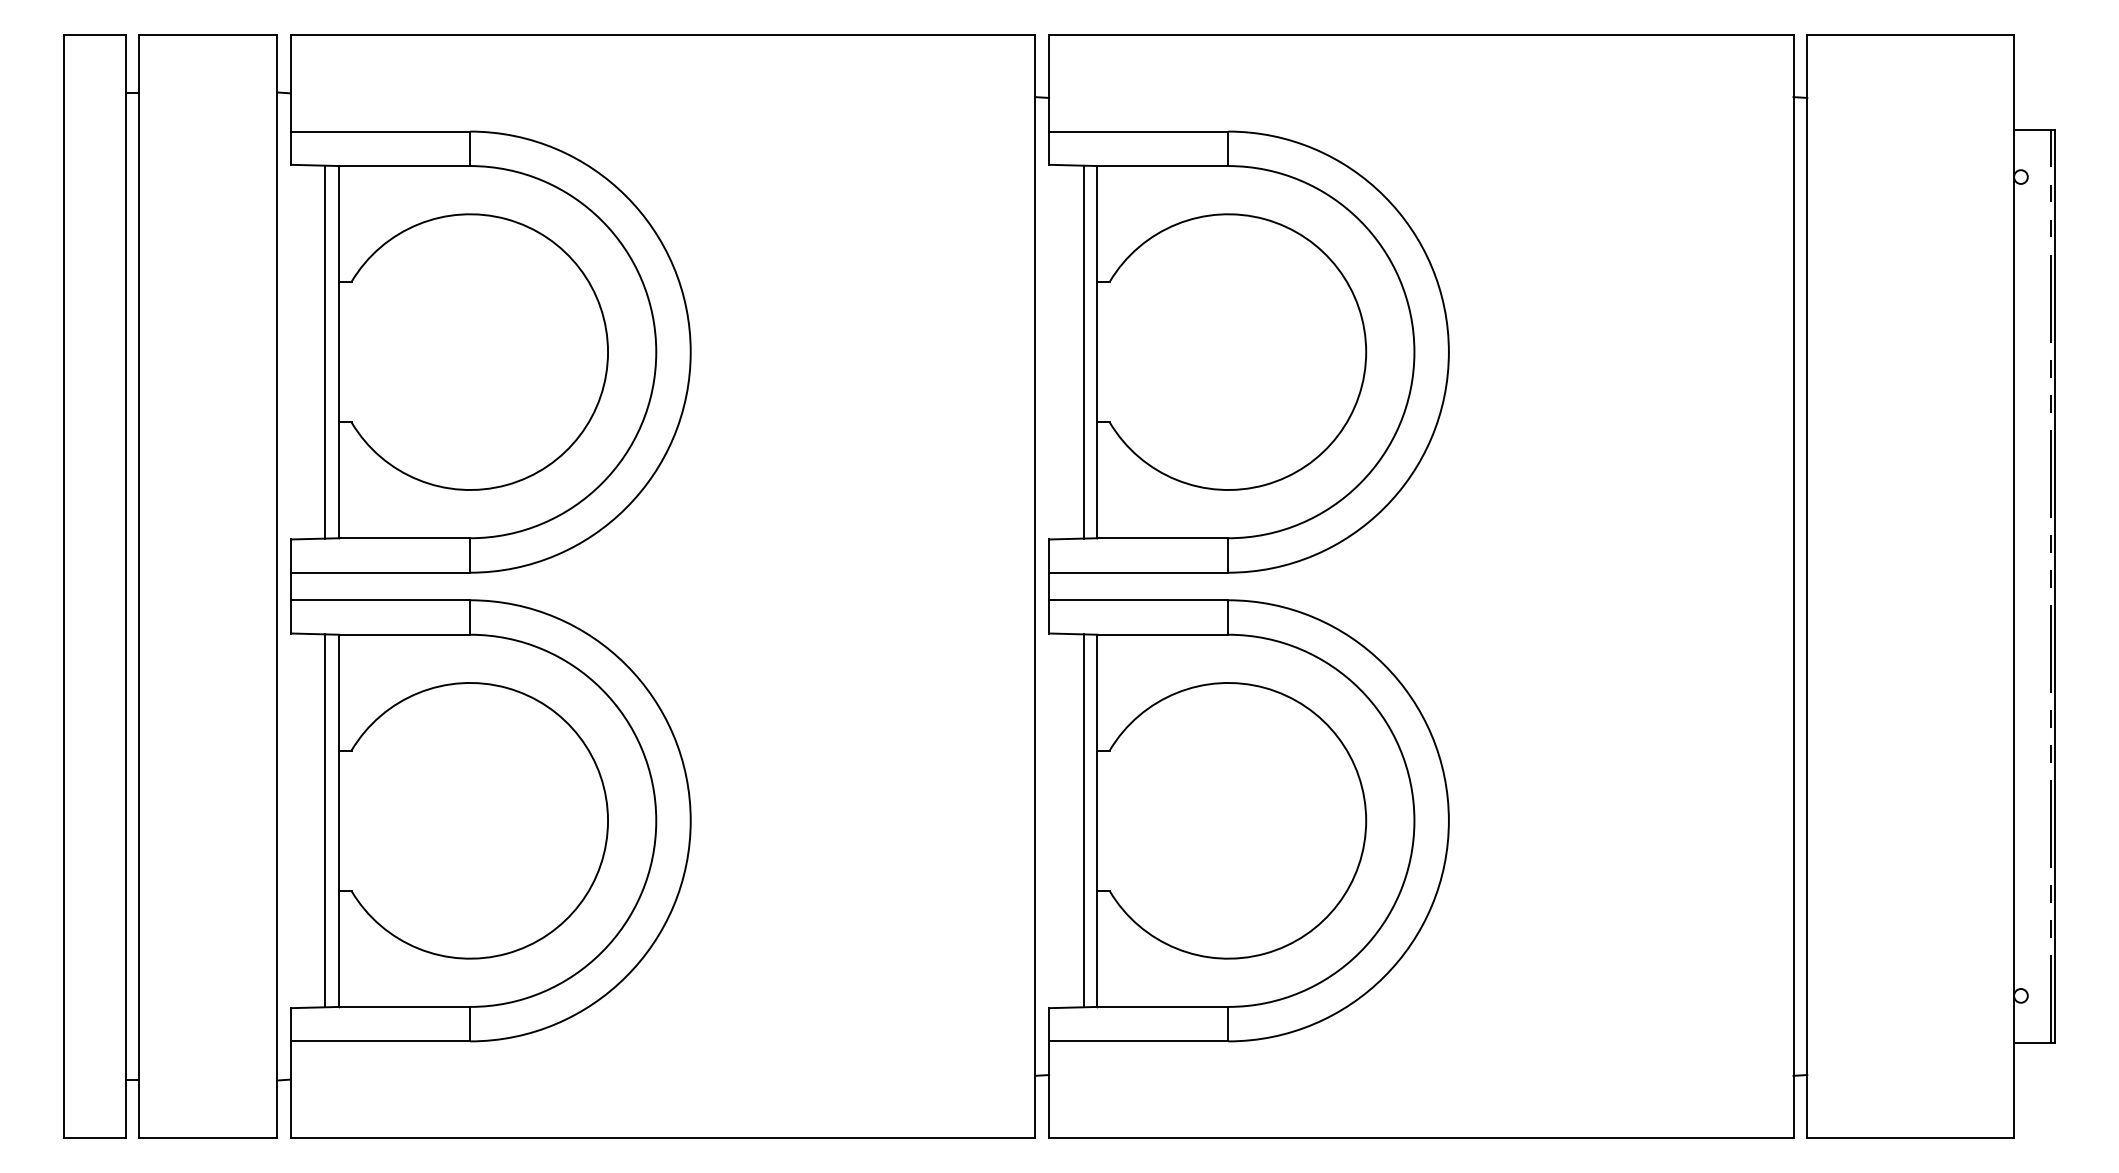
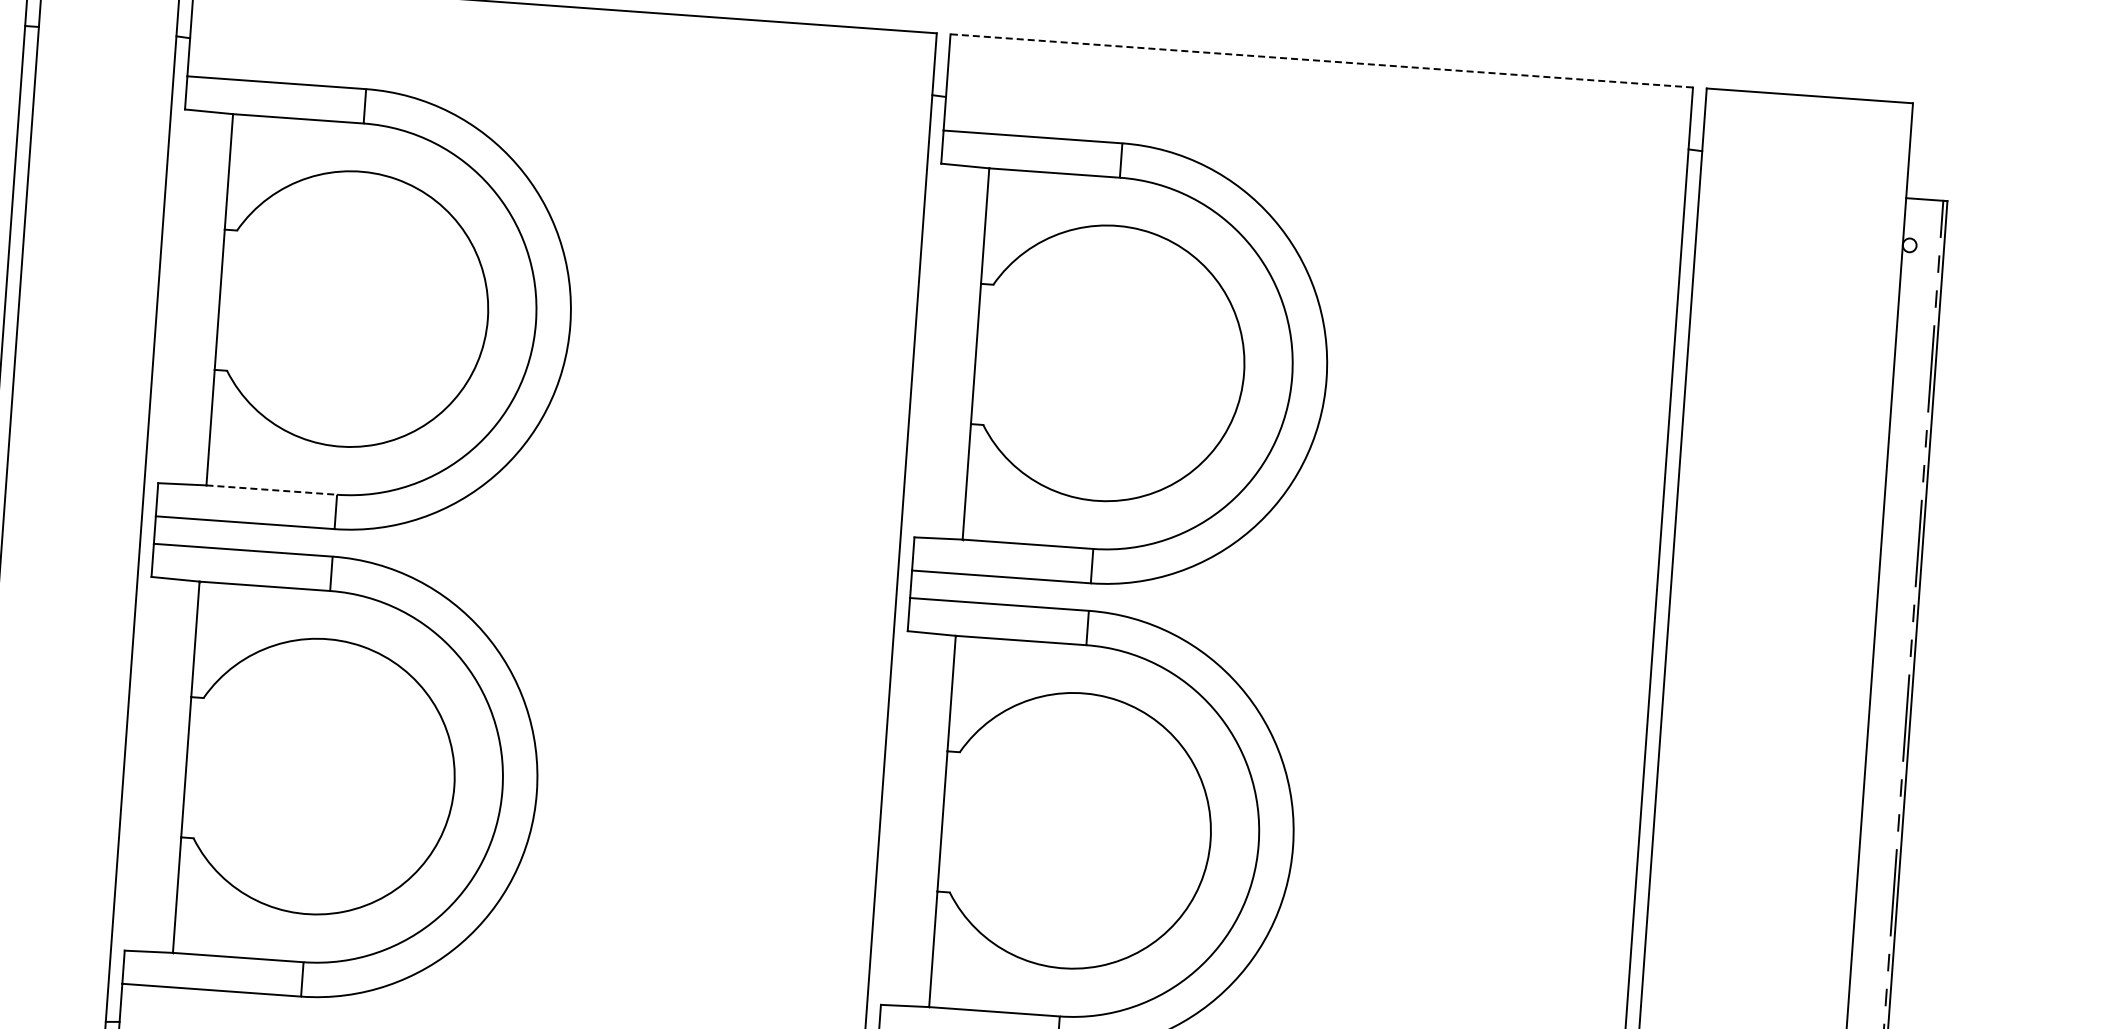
line: (1420, 35) -> (1320, 61), solid -> dashed
line: (325, 351) -> (206, 298), removed
line: (1083, 351) -> (962, 352), removed
line: (405, 538) -> (272, 490), solid -> dashed
line: (325, 820) -> (172, 765), removed
line: (1083, 820) -> (928, 820), removed

